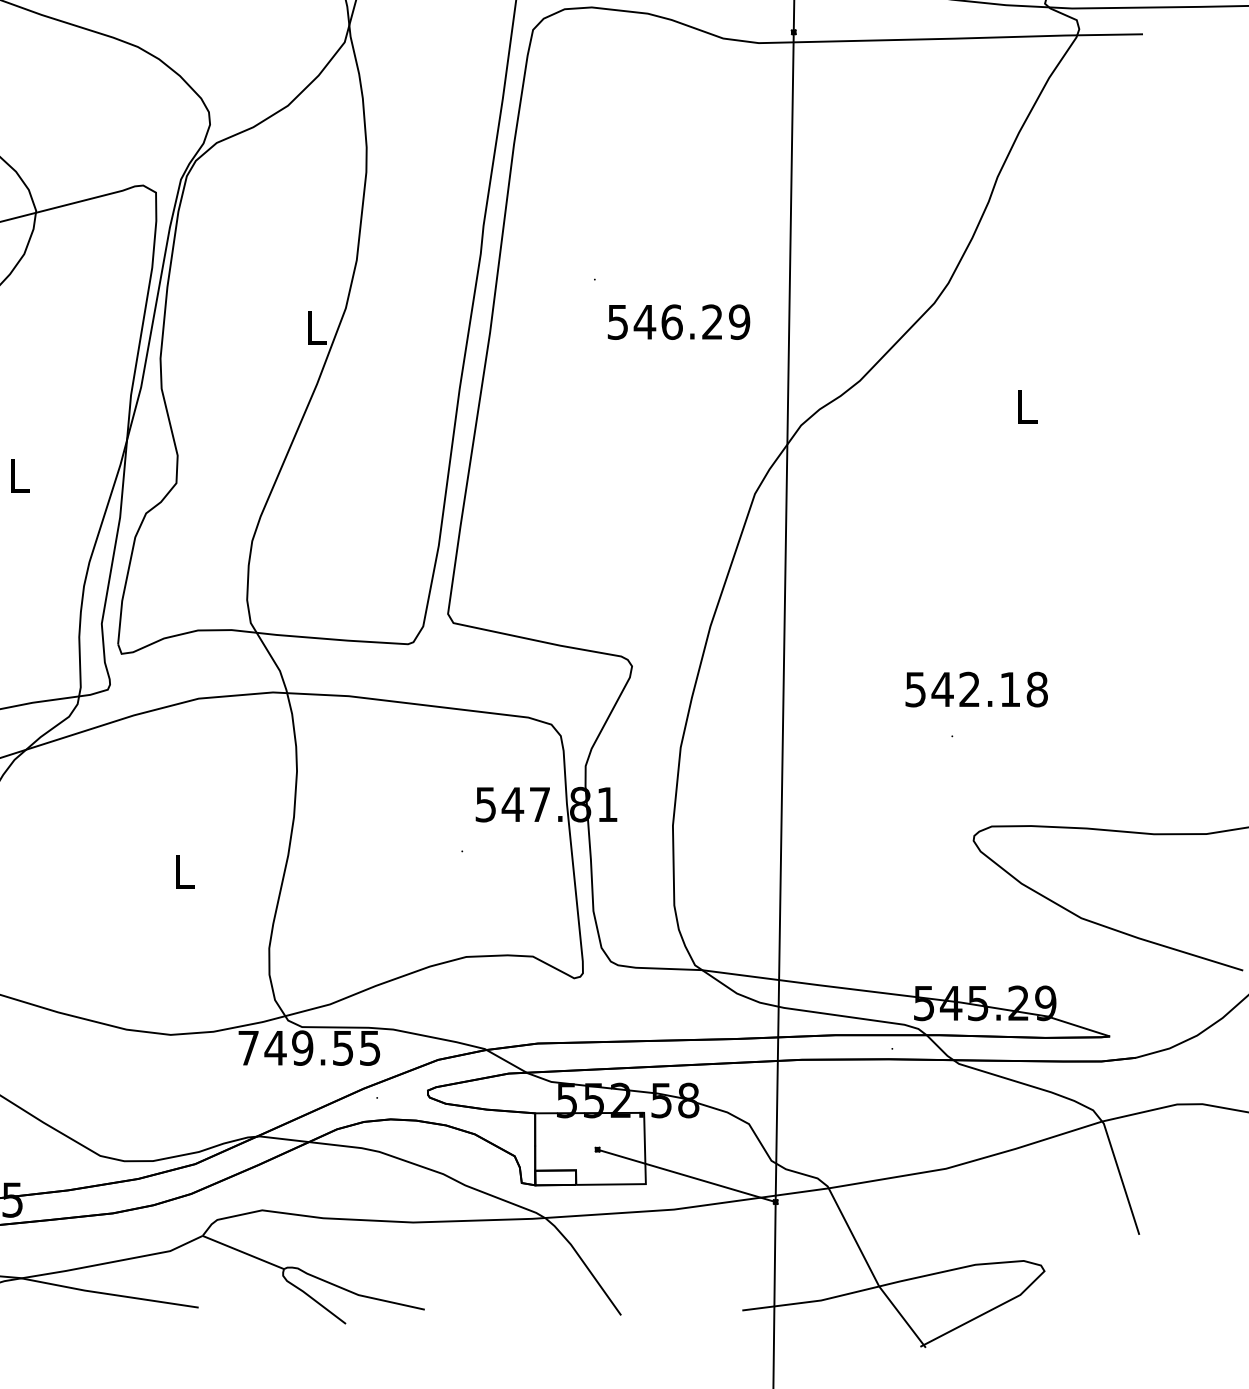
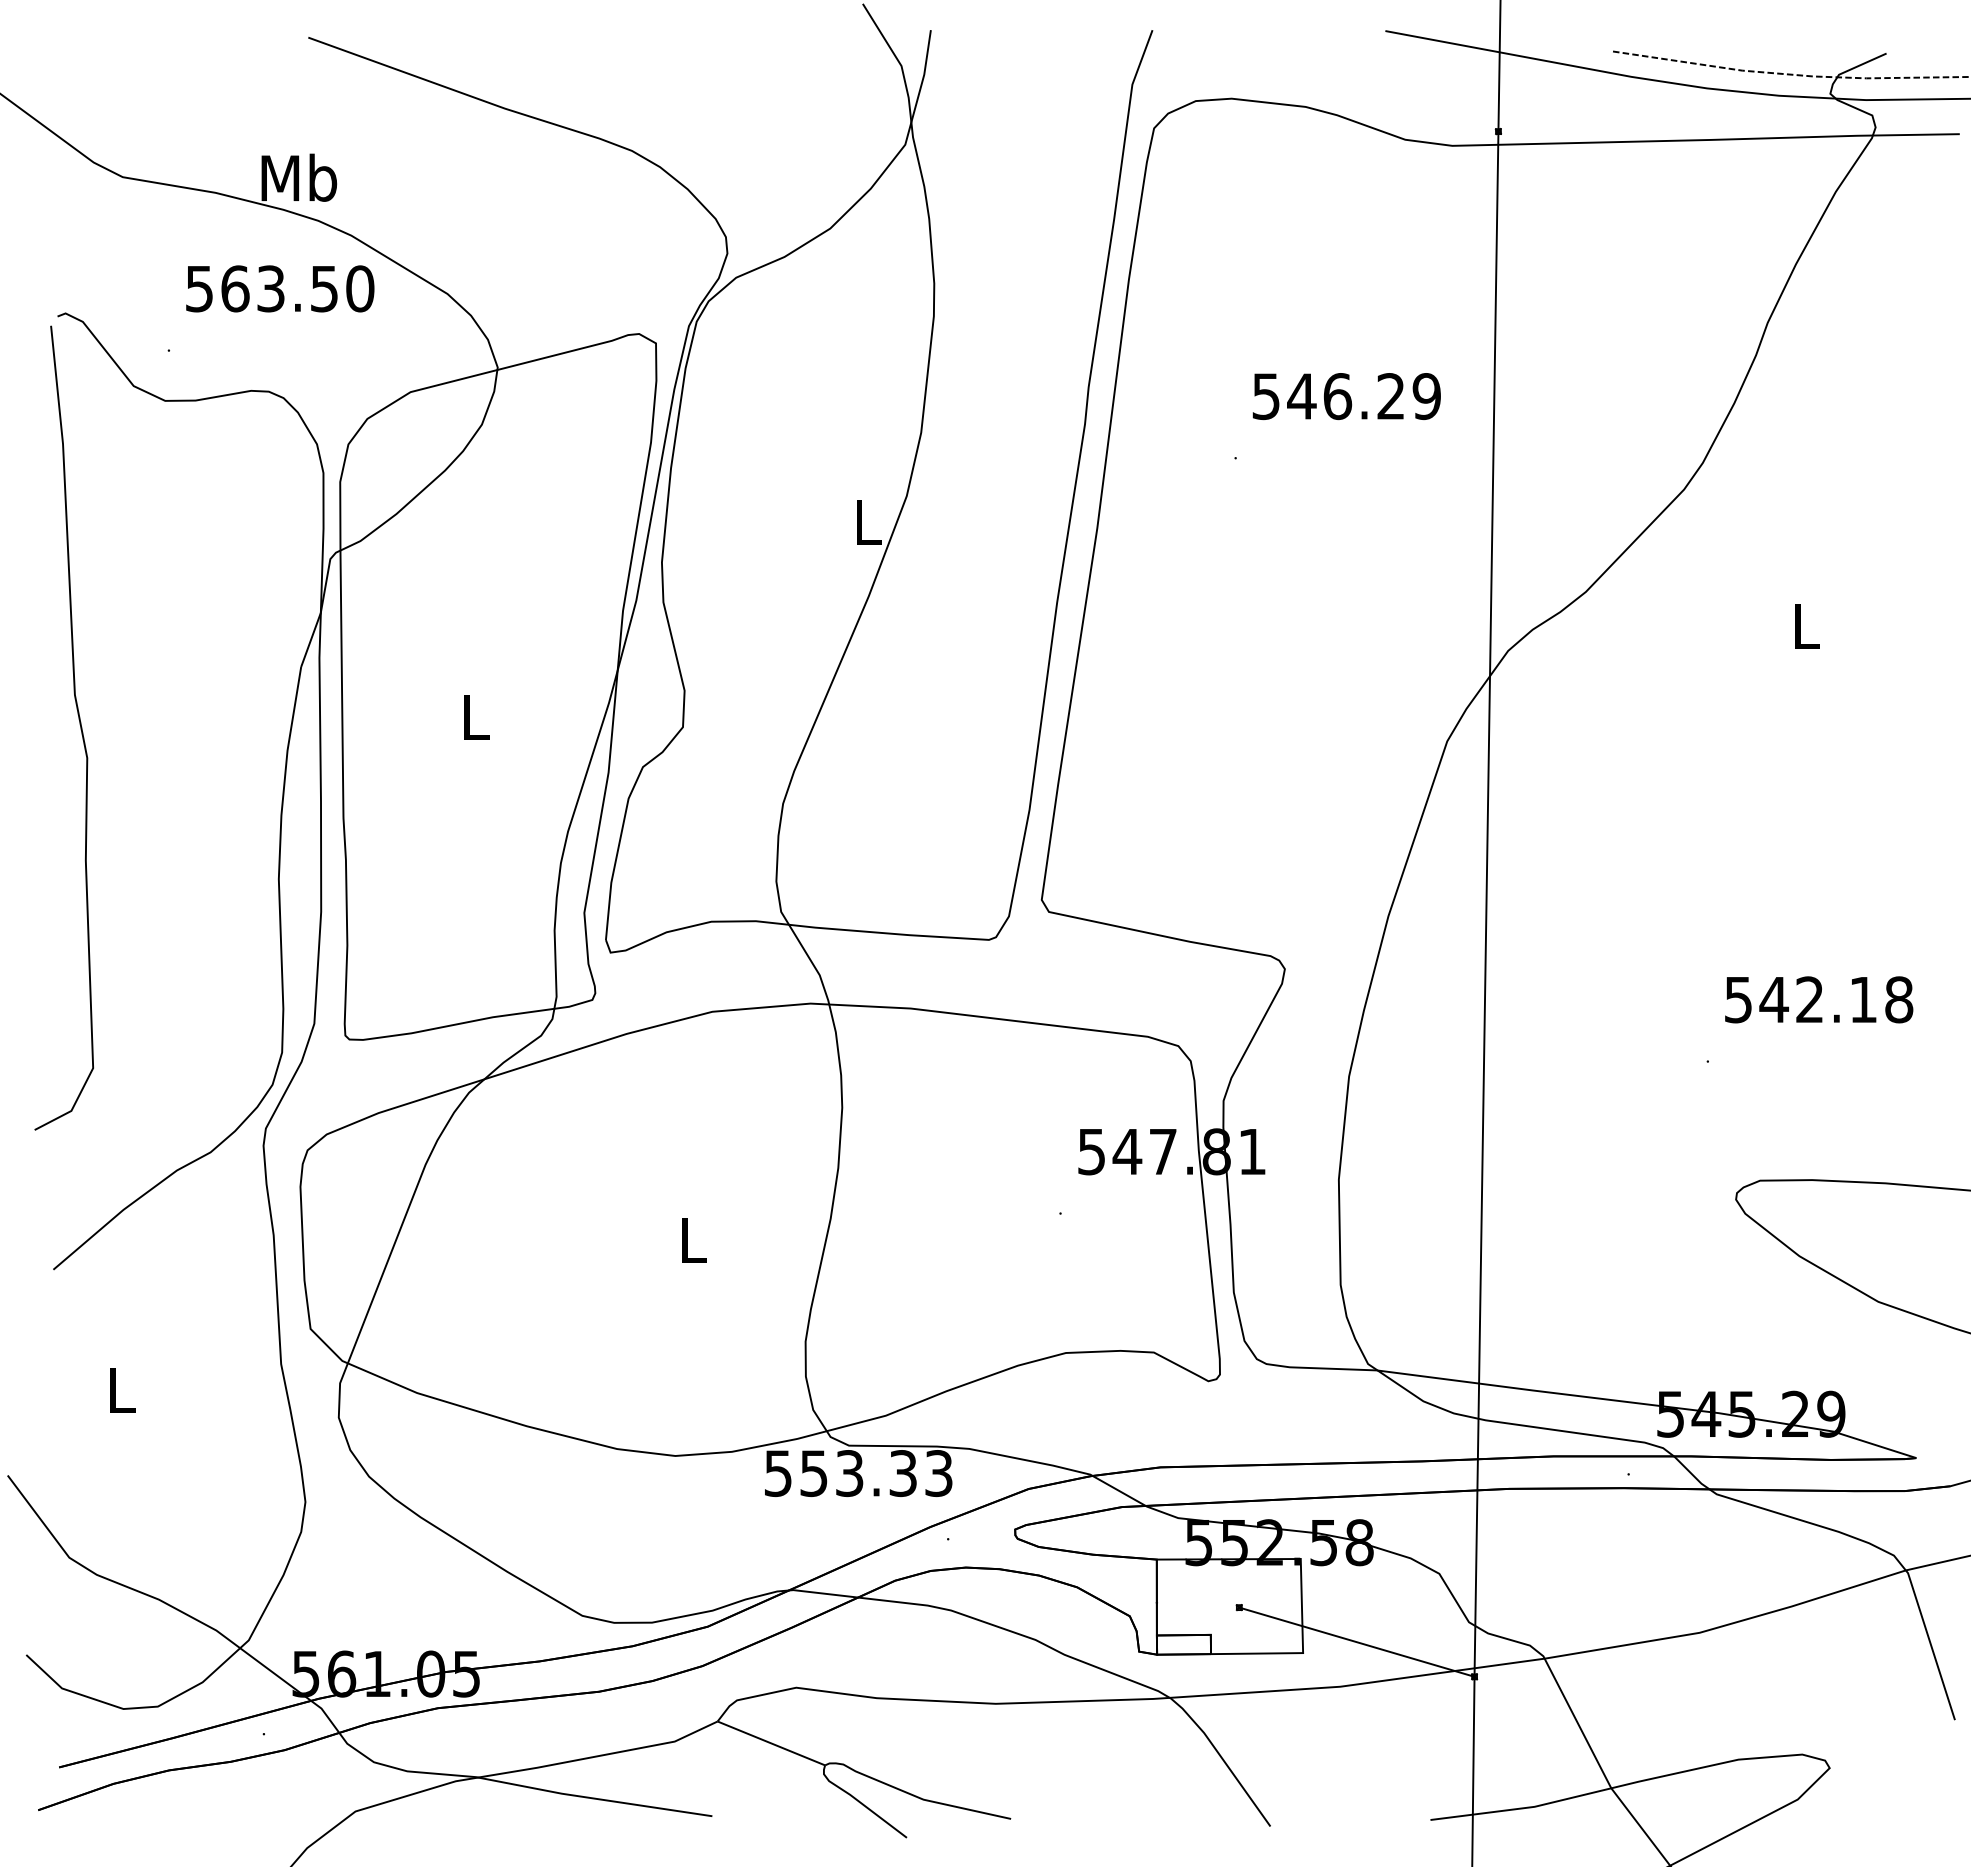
text: (678, 322) -> (1346, 396), moved
text: (976, 689) -> (1819, 999), moved
text: (309, 1048) -> (858, 1473), 749.55 -> 553.33

